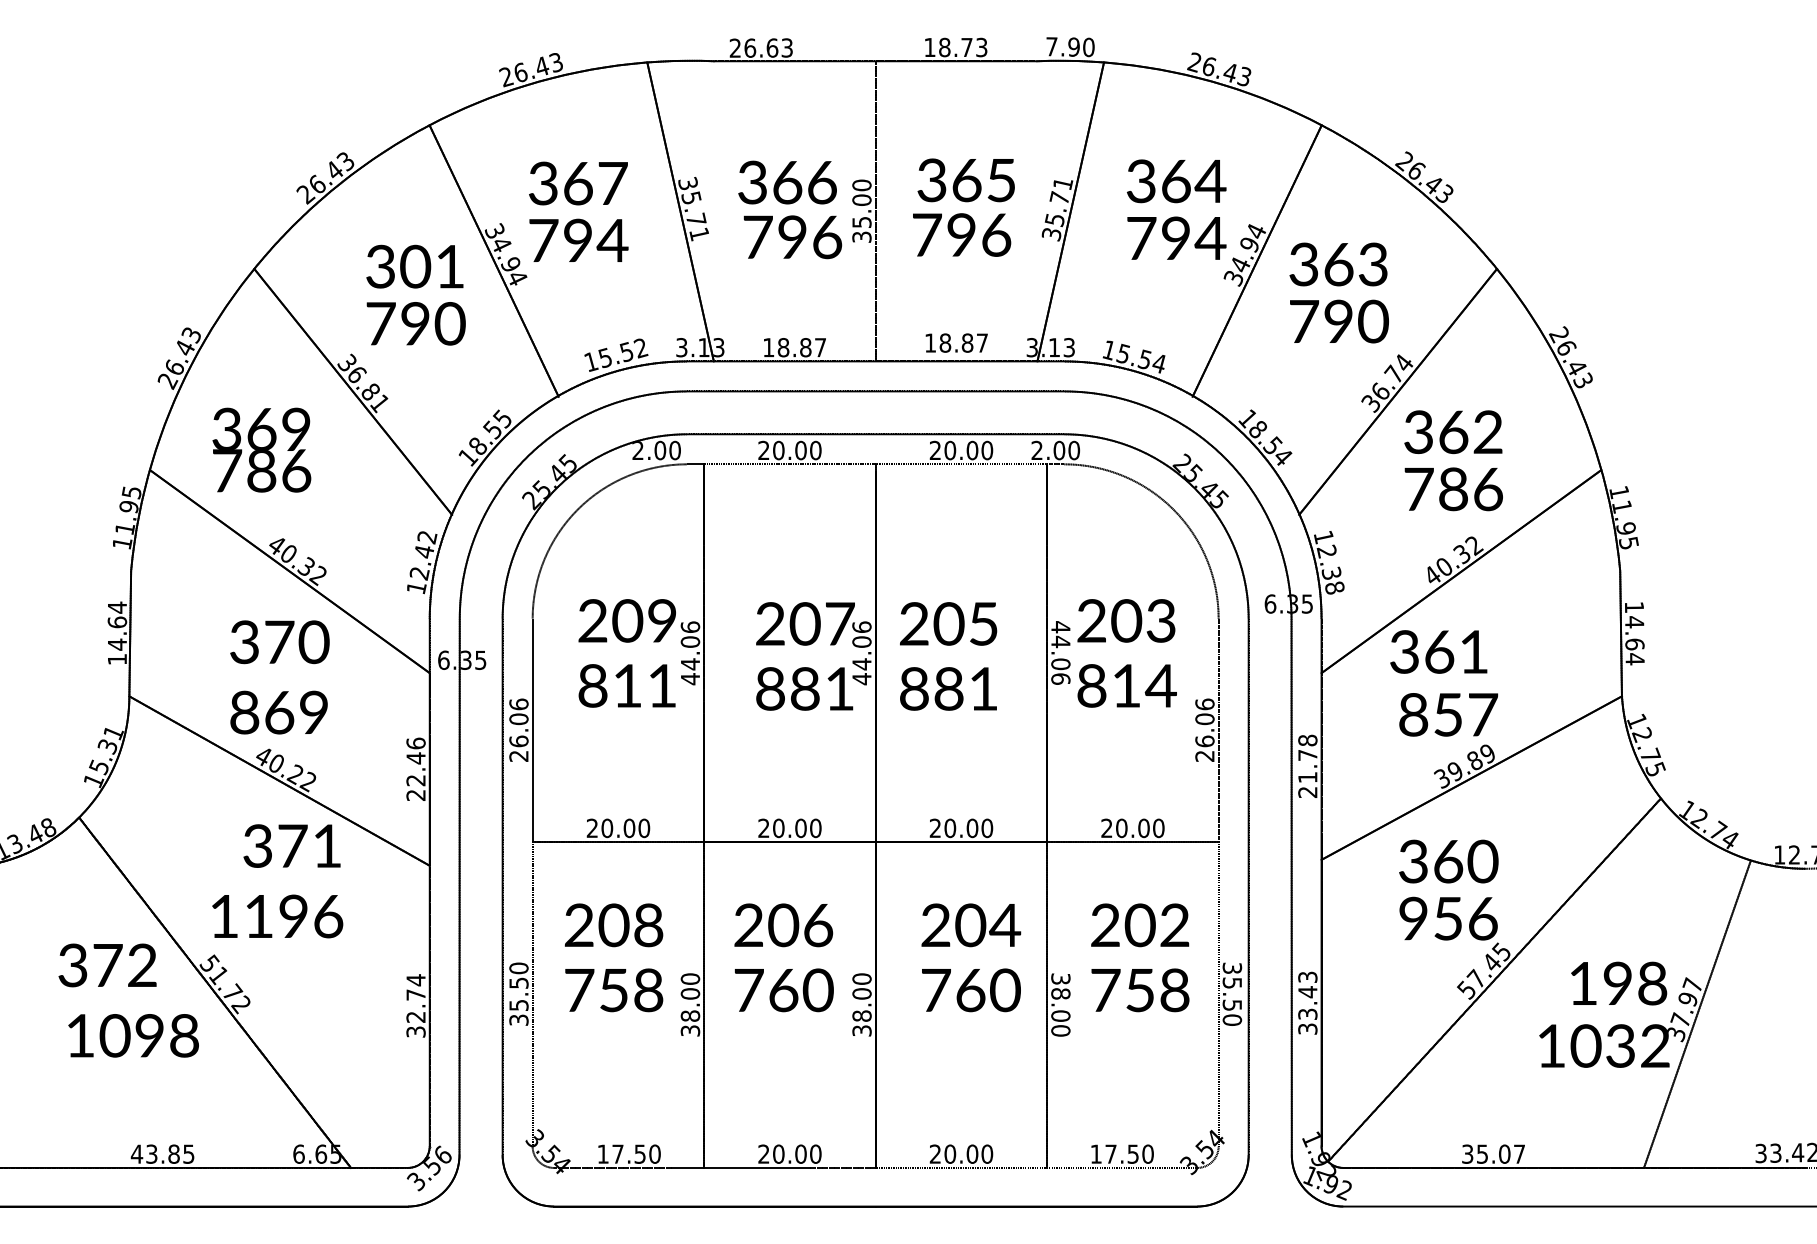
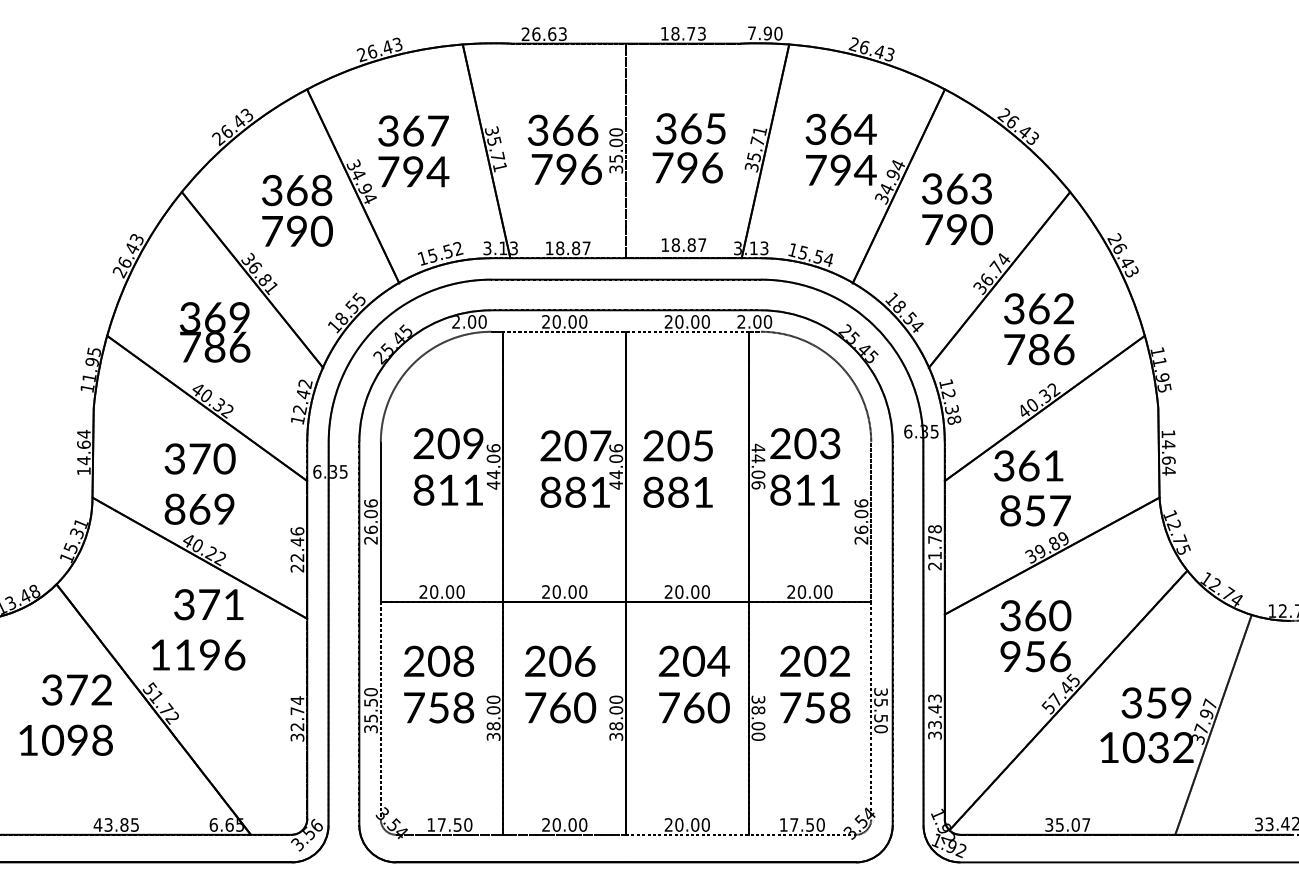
text: (432, 266) -> (309, 190), 301 -> 368
text: (261, 449) -> (214, 331), moved
text: (1160, 685) -> (829, 489), 814 -> 811
text: (1617, 983) -> (1156, 702), 198 -> 359
text: (133, 1035) -> (66, 740), moved

